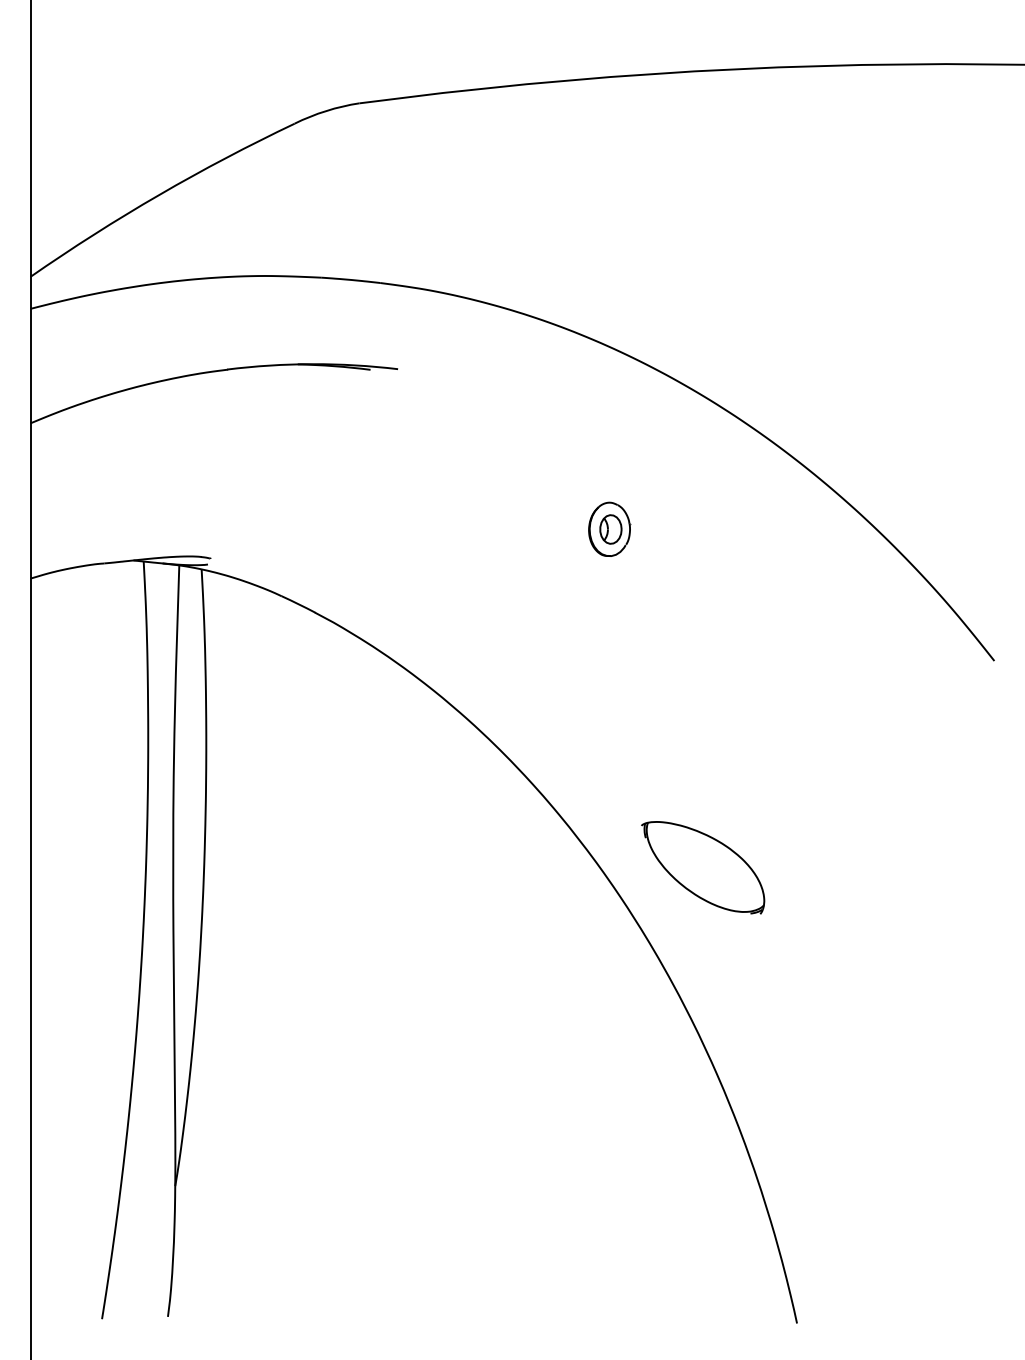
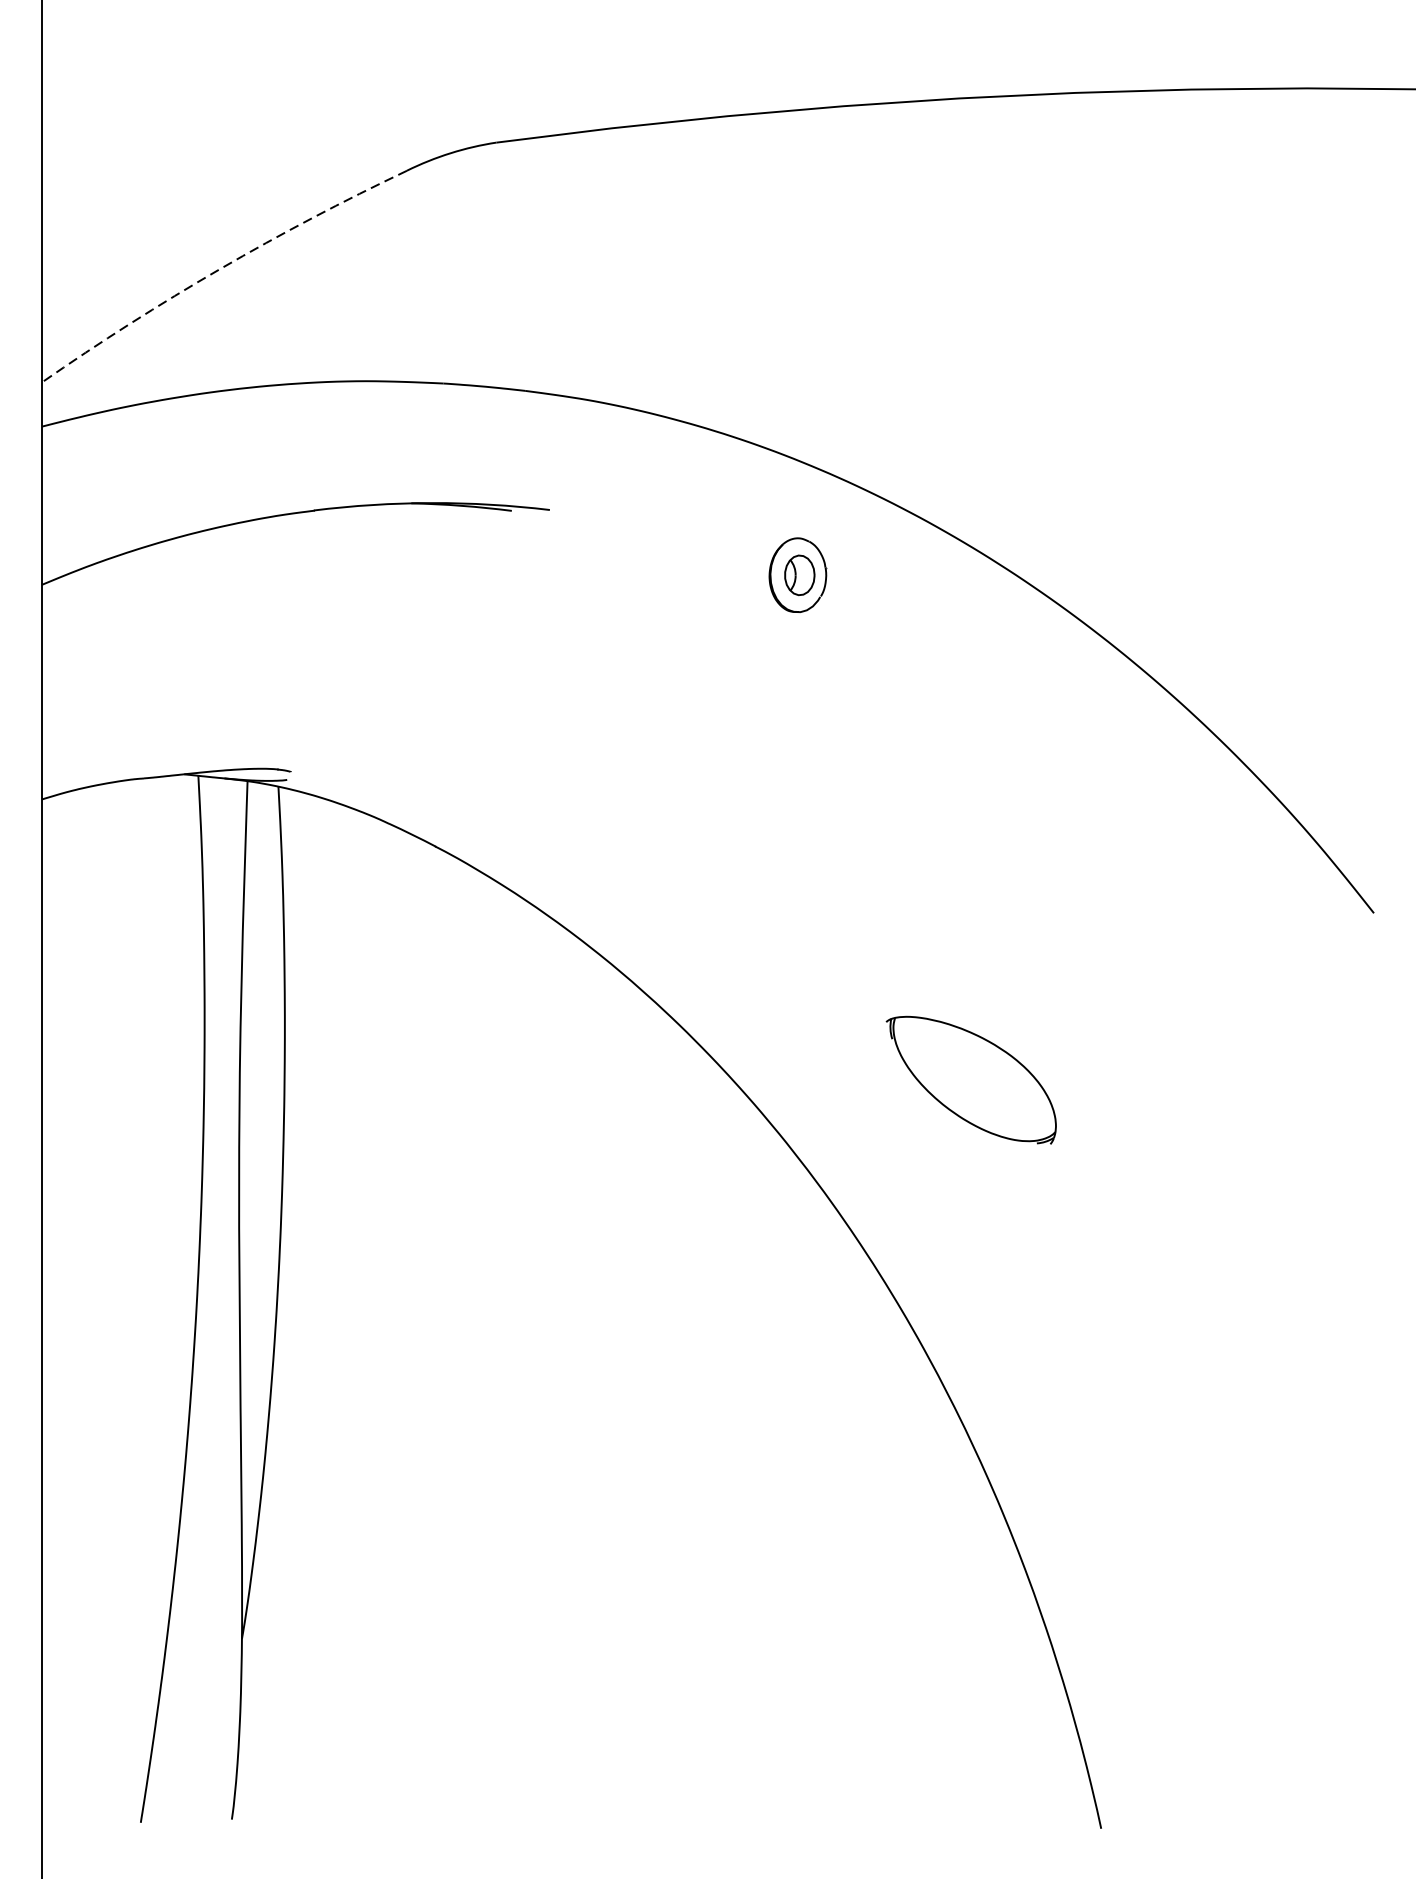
arc: (159, 194) -> (220, 268), solid -> dashed
part: (609, 528) -> (797, 573), moved
part: (703, 867) -> (971, 1079), moved

